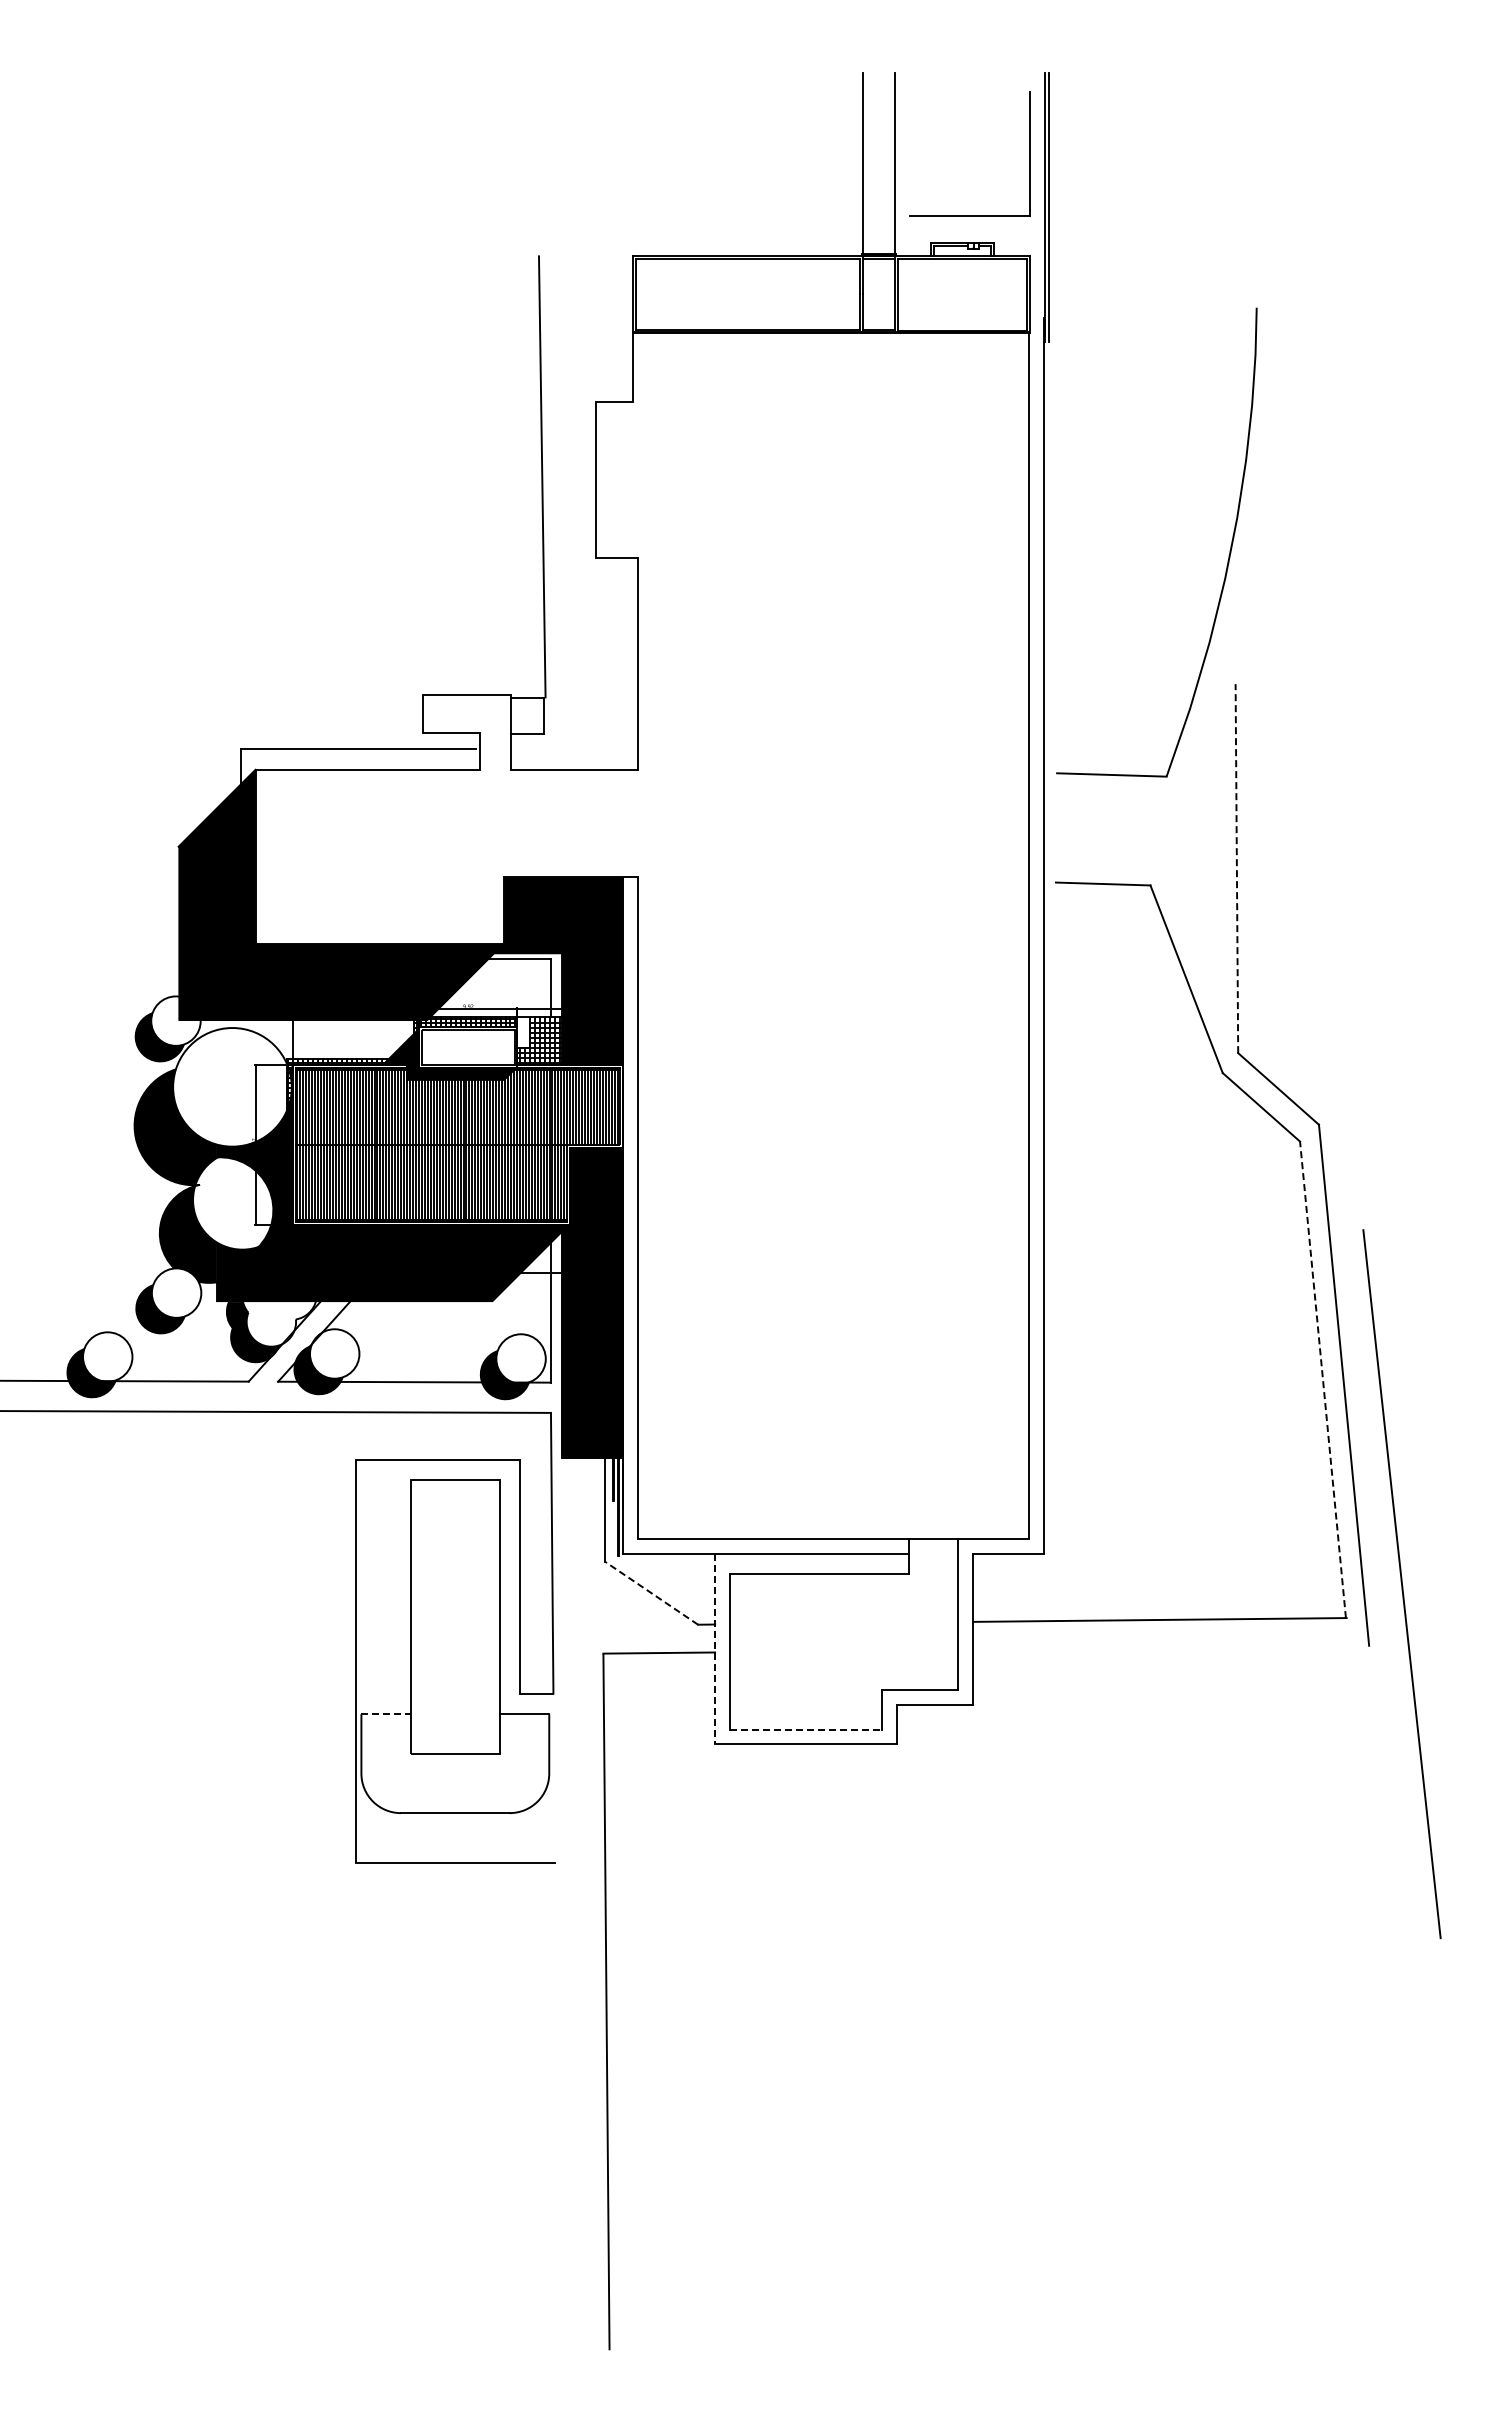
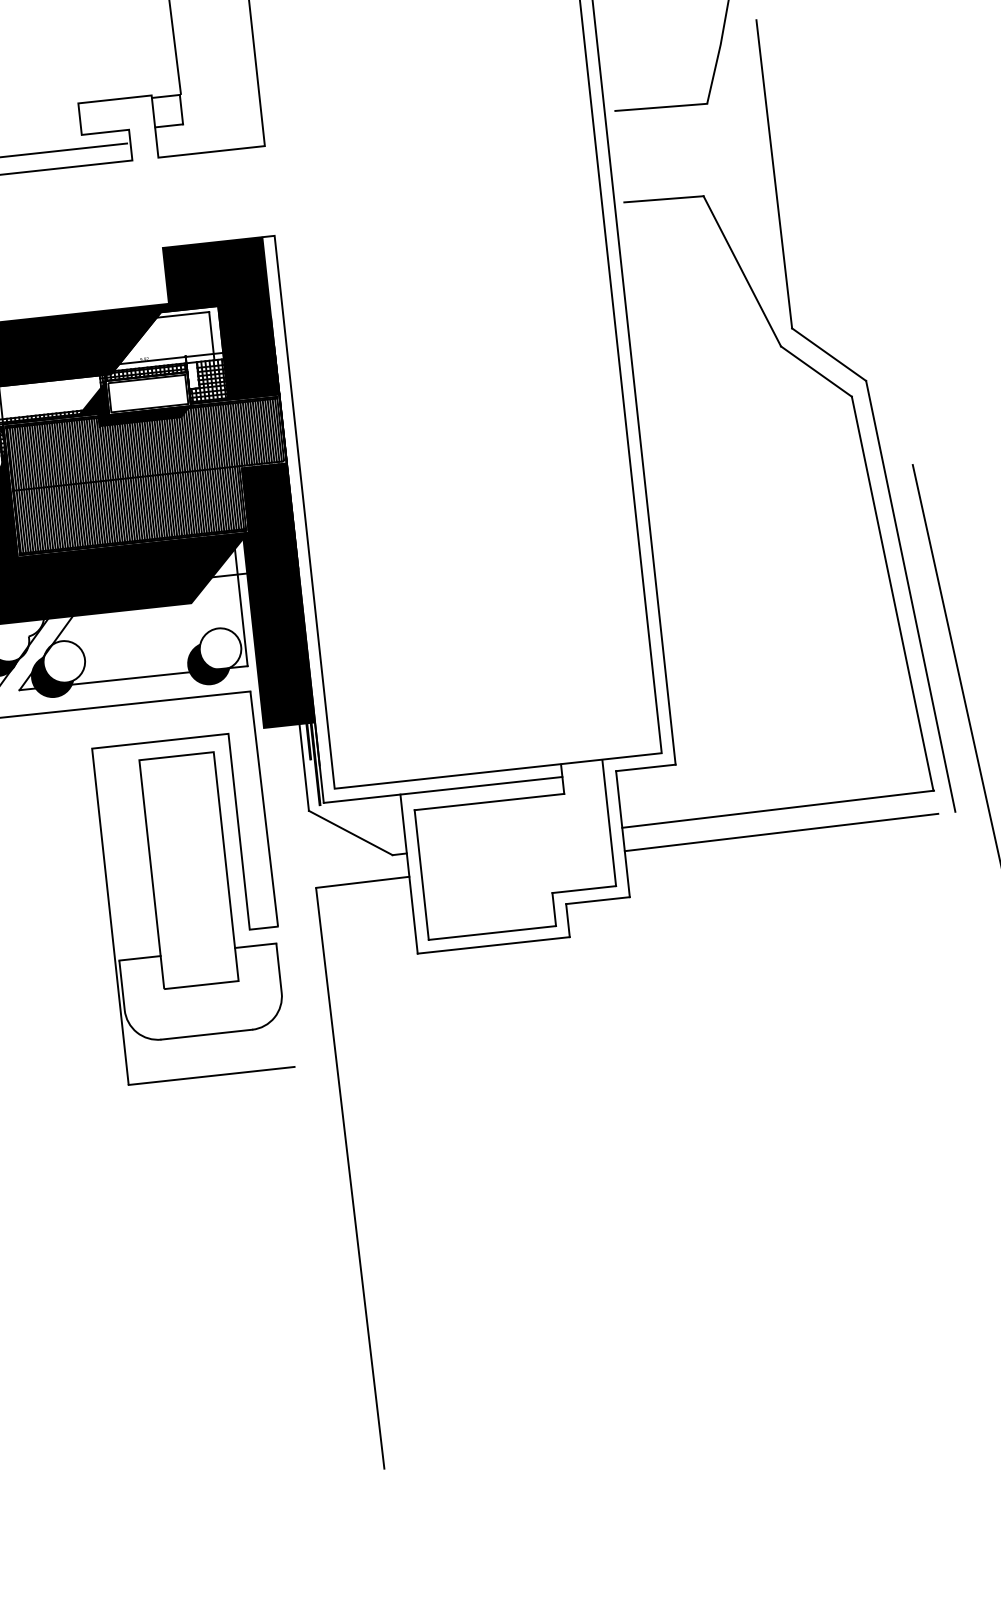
line: (1236, 868) -> (773, 174), dashed -> solid
line: (1322, 1379) -> (892, 593), dashed -> solid
line: (651, 1592) -> (350, 832), dashed -> solid
line: (1160, 1647) -> (781, 832), added
line: (715, 1649) -> (409, 874), dashed -> solid
line: (386, 1714) -> (140, 958), dashed -> solid
line: (806, 1729) -> (492, 932), dashed -> solid

